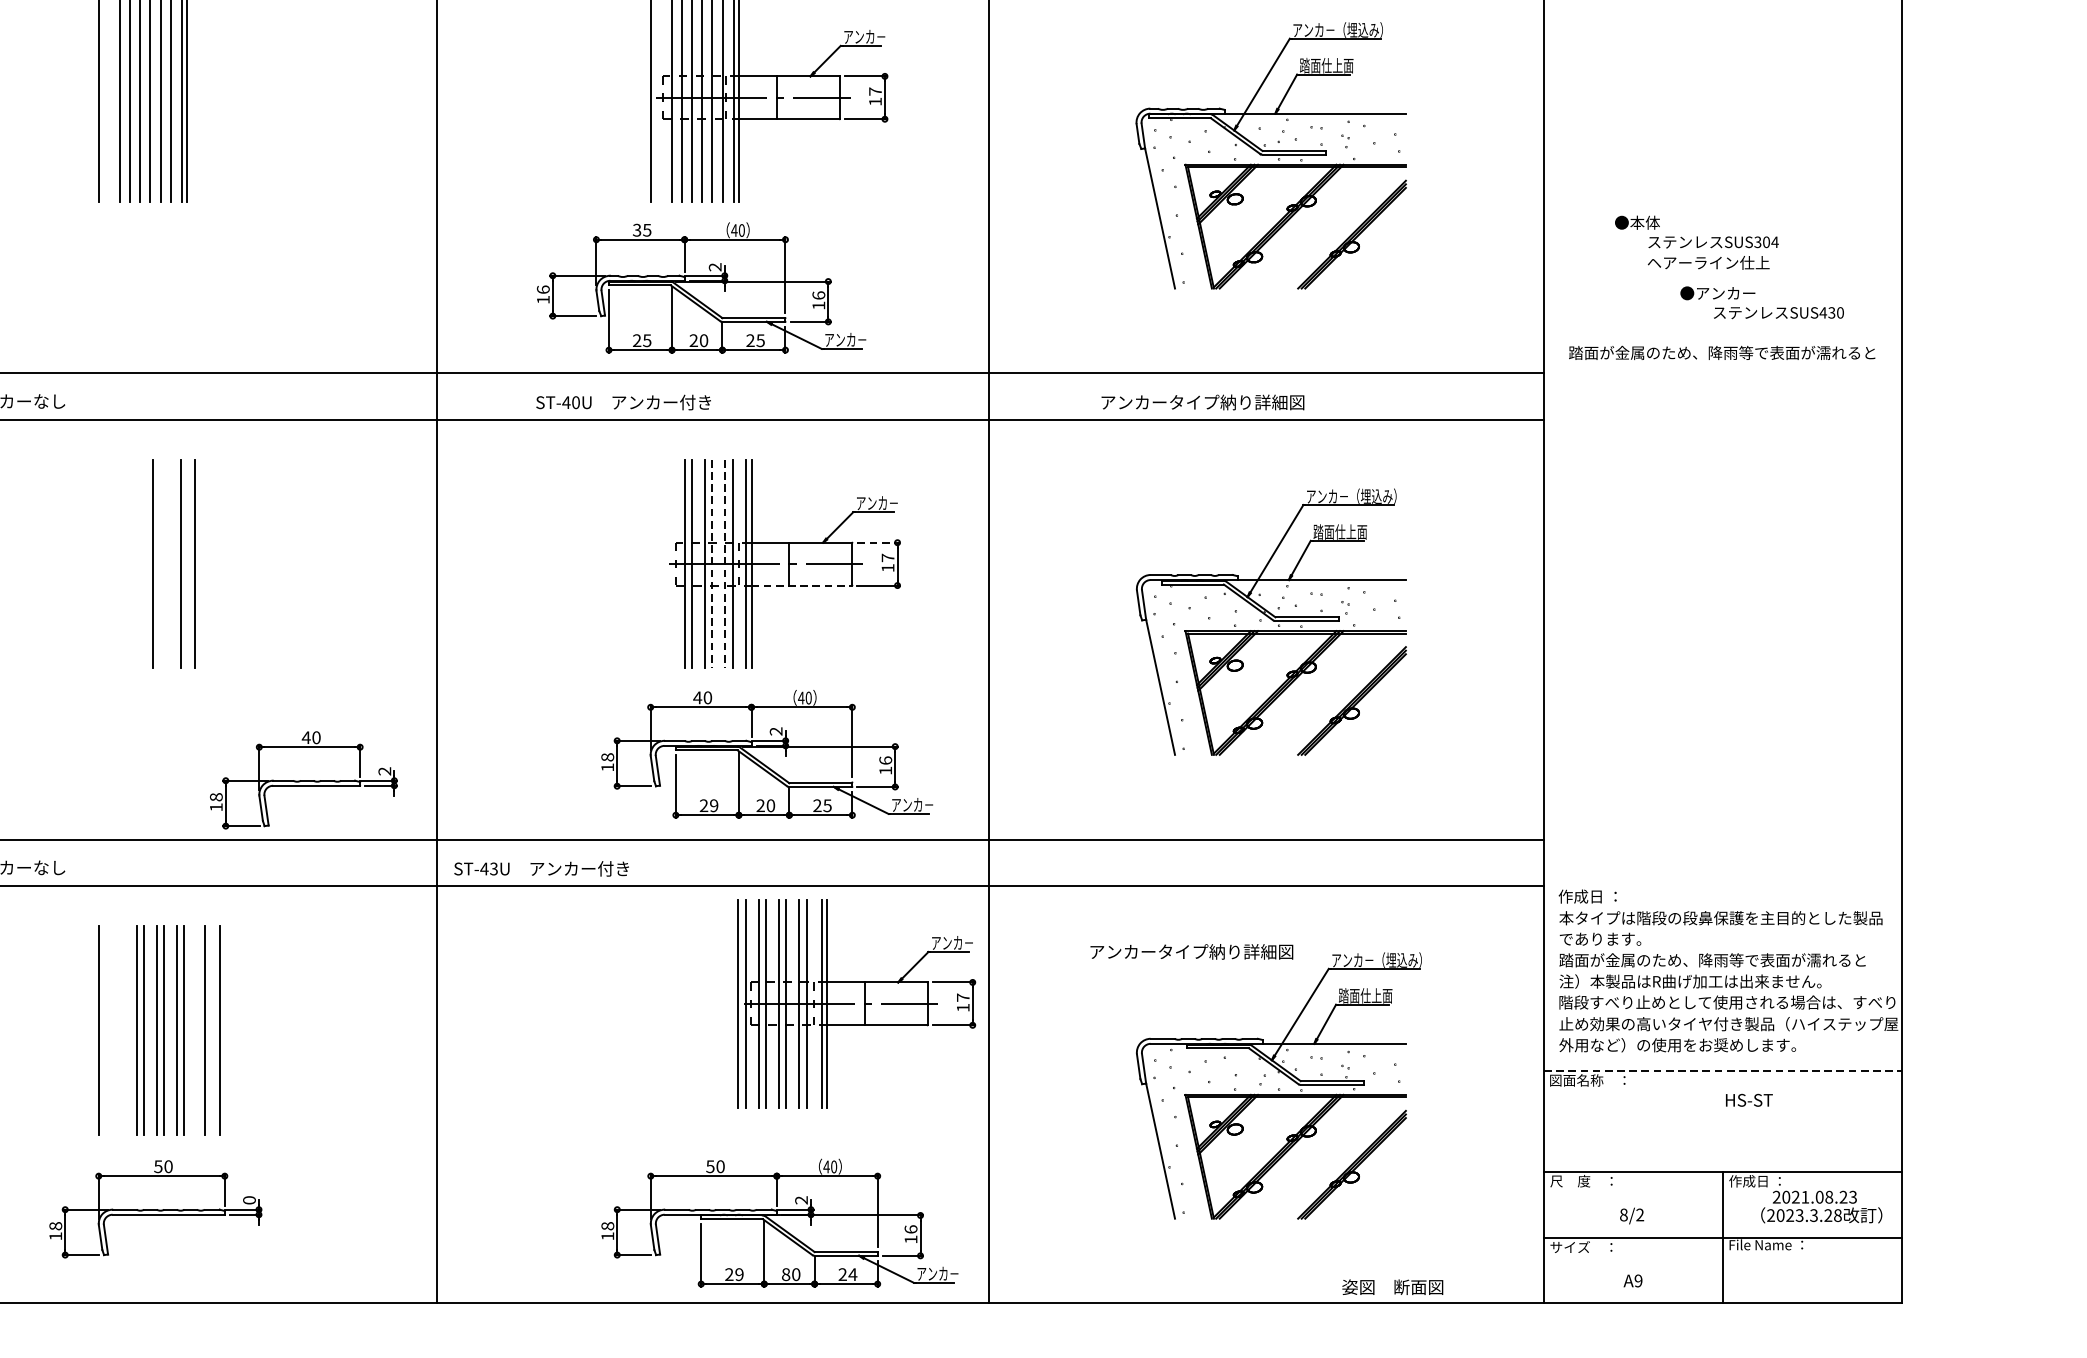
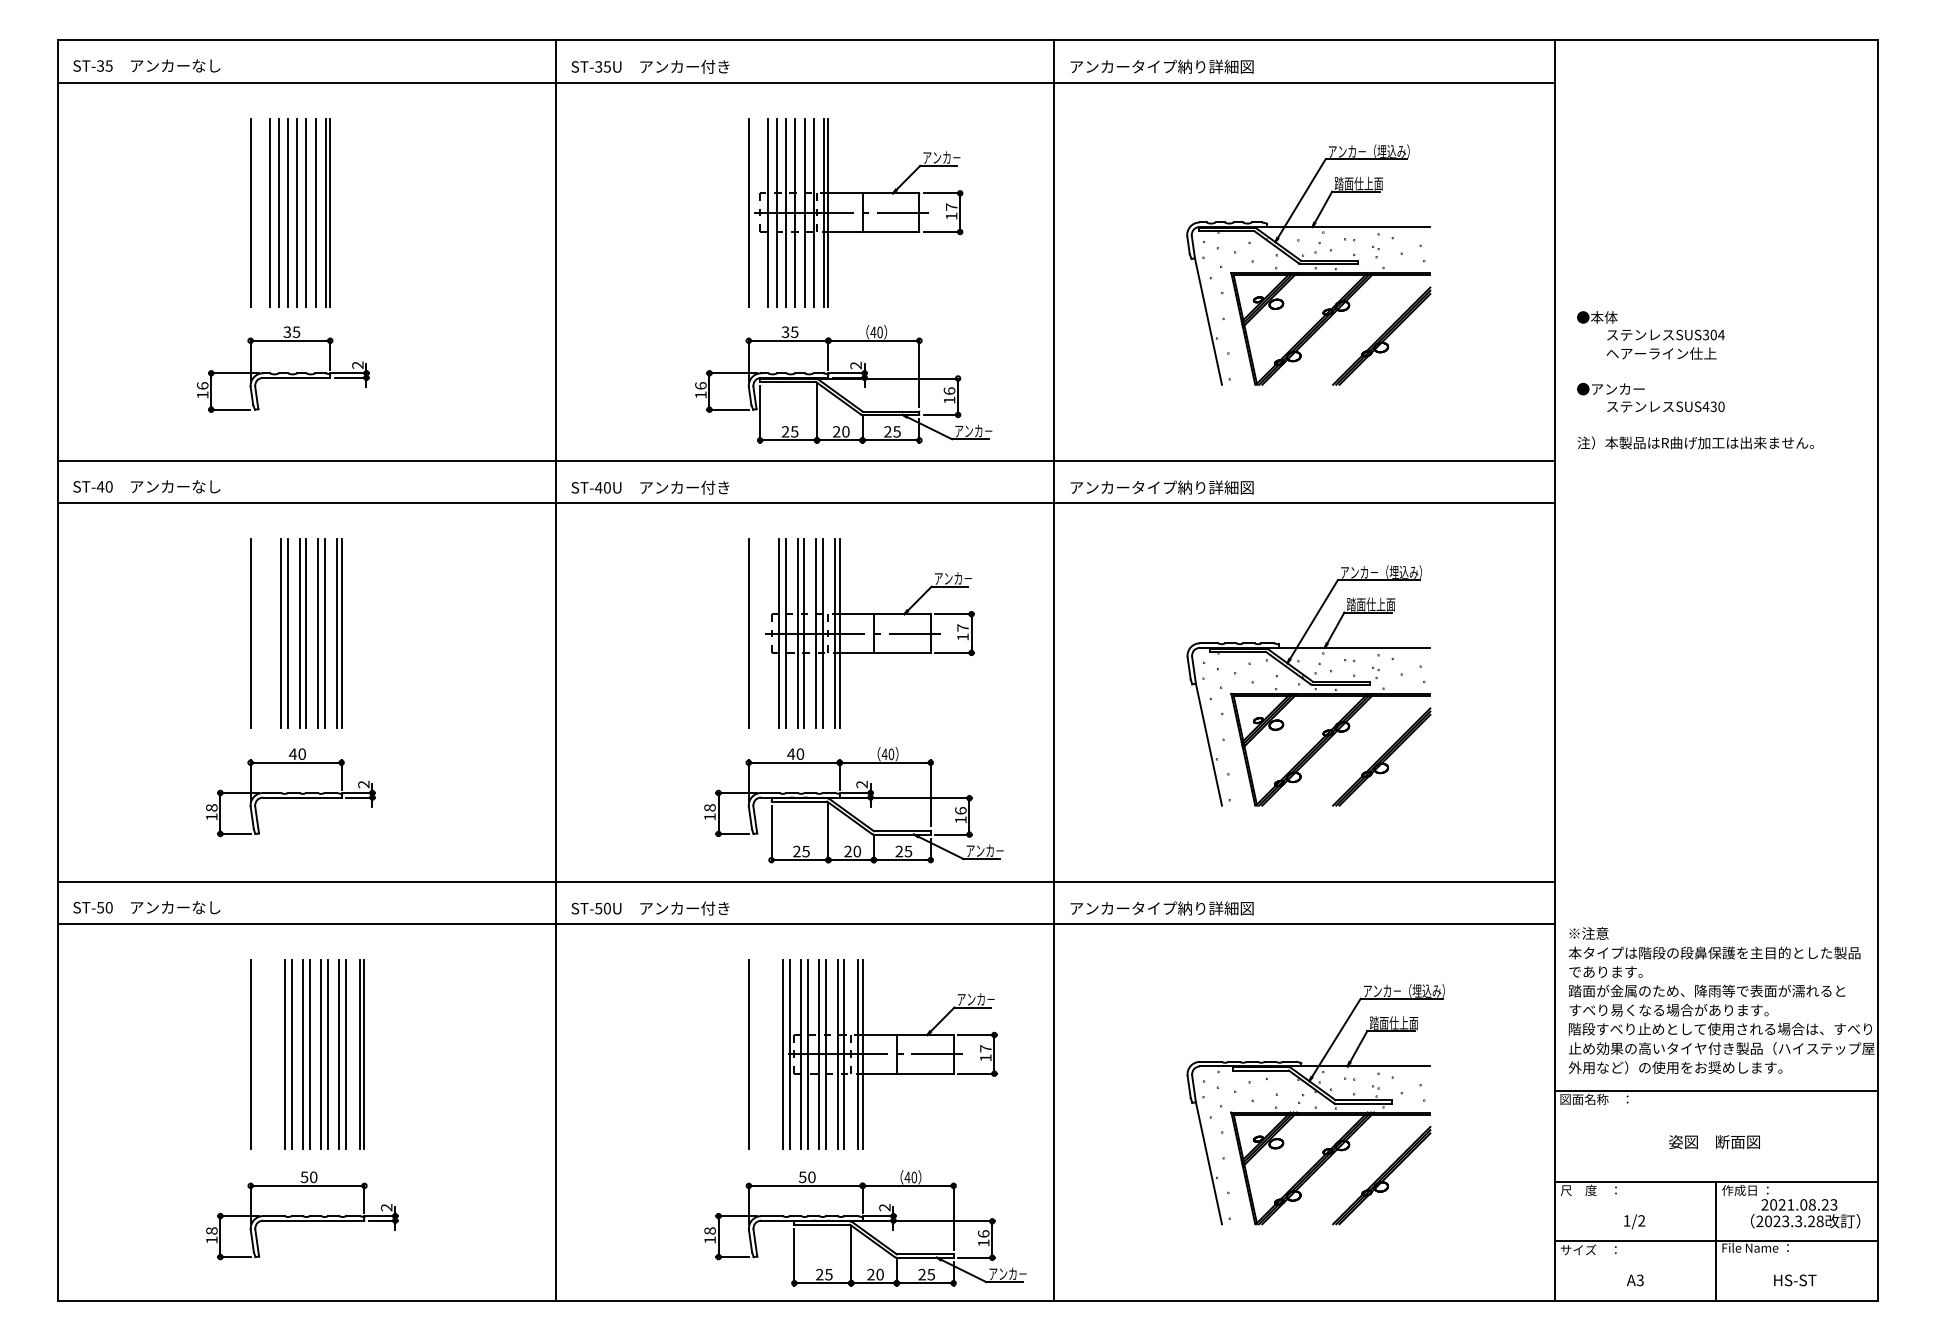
text: (1696, 242) -> (1650, 335), moved
part: (135, 271) -> (283, 369), added
part: (701, 288) -> (843, 384), moved
text: (1761, 302) -> (1650, 397), moved
text: (1721, 352) -> (1715, 442), 踏面が金属のため、降雨等で表面が濡れると -> 注）本製品はR曲げ加工は出来ません。
text: (623, 402) -> (650, 487), moved
text: (1202, 402) -> (1161, 487), moved
line: (879, 543) -> (955, 614), dashed -> solid
line: (98, 564) -> (250, 633), added
line: (132, 564) -> (281, 633), added
line: (140, 564) -> (288, 633), added
line: (160, 564) -> (306, 633), added
line: (172, 564) -> (317, 633), added
line: (199, 564) -> (341, 633), added
line: (650, 564) -> (748, 633), added
line: (712, 565) -> (804, 634), dashed -> solid
line: (724, 565) -> (815, 634), dashed -> solid
line: (802, 585) -> (885, 652), dashed -> solid
part: (303, 780) -> (290, 792), moved
text: (713, 805) -> (805, 851), 29 -> 25
text: (488, 868) -> (602, 908), ST-43U -> ST-50U
text: (1587, 896) -> (1594, 933), 作成日 ： -> ※注意
text: (1191, 951) -> (1161, 908), moved
text: (1690, 980) -> (1687, 1009), 注）本製品はR曲げ加工は出来ません。 -> すべり易くなる場合があります。
part: (856, 1004) -> (889, 1054), moved
line: (197, 1030) -> (339, 1054), added
line: (224, 1030) -> (364, 1054), added
line: (650, 1030) -> (748, 1054), added
line: (1723, 1071) -> (1716, 1091), dashed -> solid
text: (1749, 1100) -> (1795, 1280), moved
text: (249, 1200) -> (386, 1207), 0 -> 2
text: (1623, 1214) -> (1626, 1220), 8/2 -> 1/2
text: (739, 1274) -> (828, 1274), 29 -> 25
text: (785, 1274) -> (870, 1274), 80 -> 20
text: (853, 1274) -> (931, 1274), 24 -> 25
text: (1637, 1281) -> (1639, 1280), A9 -> A3
text: (1392, 1287) -> (1714, 1142), moved

